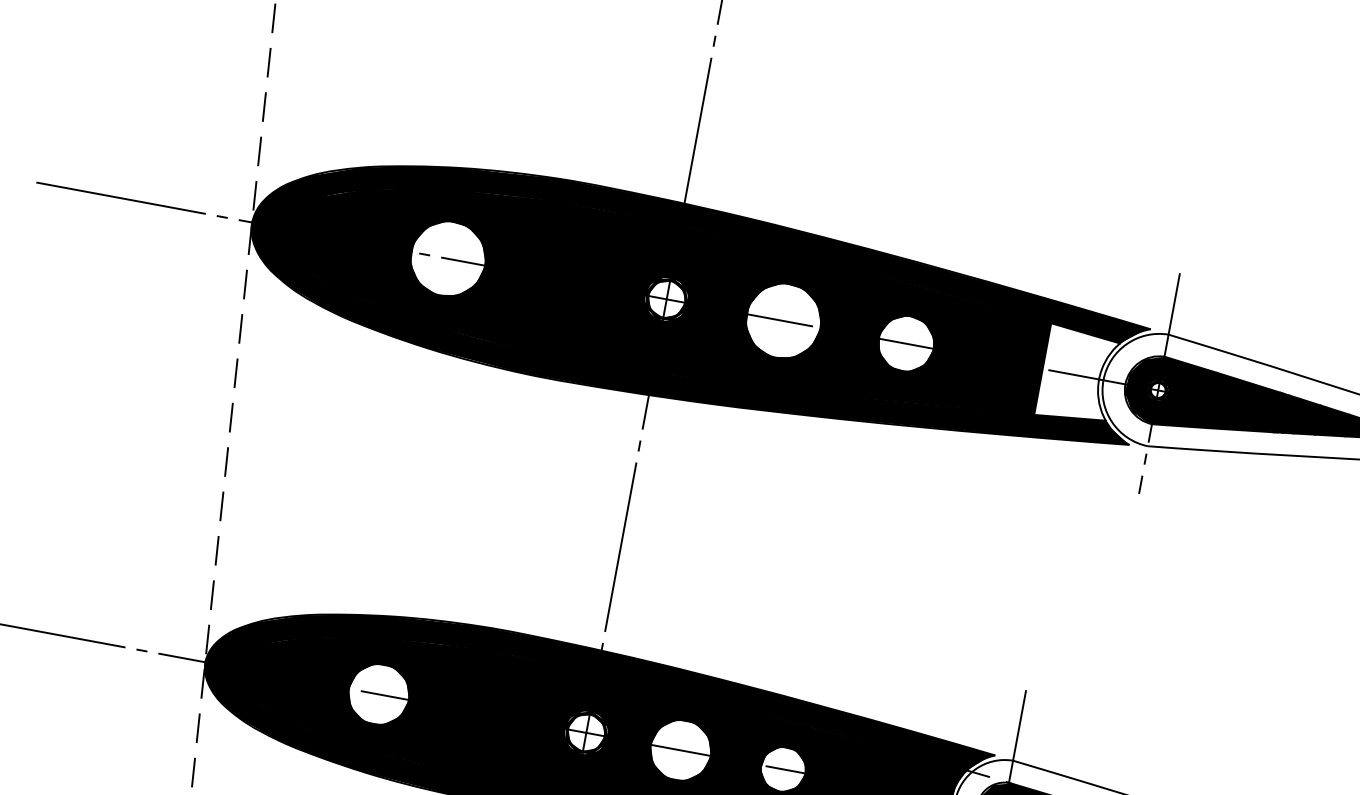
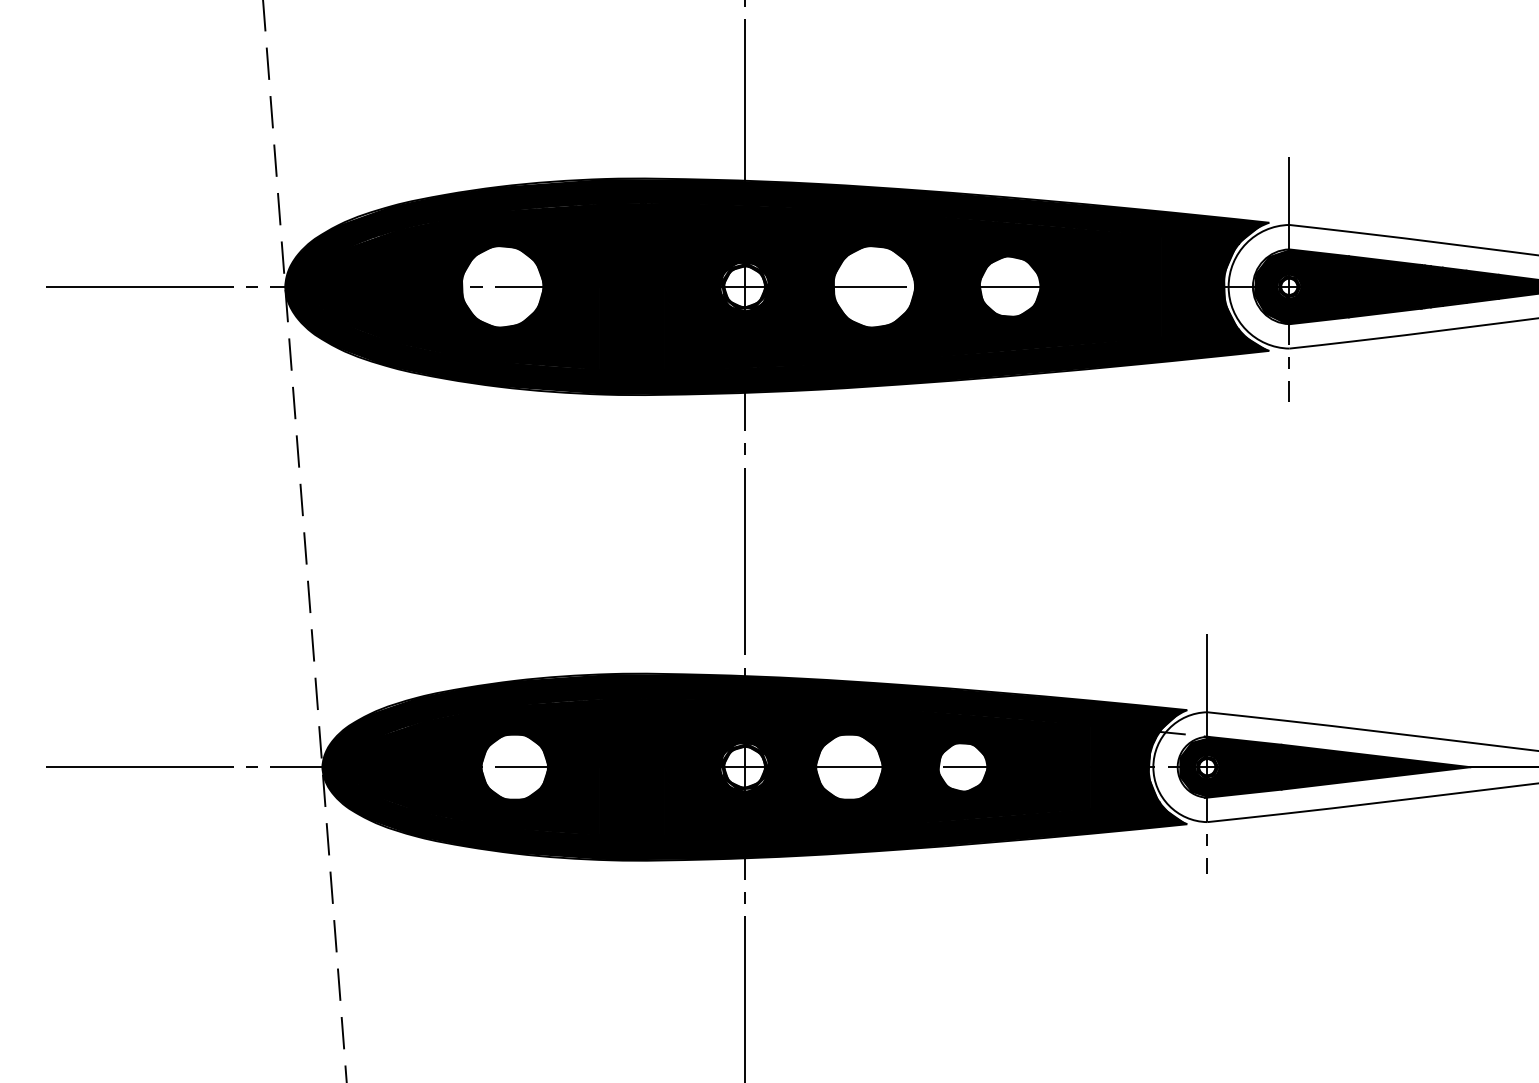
fill: (1078, 375) -> (1200, 286), added

